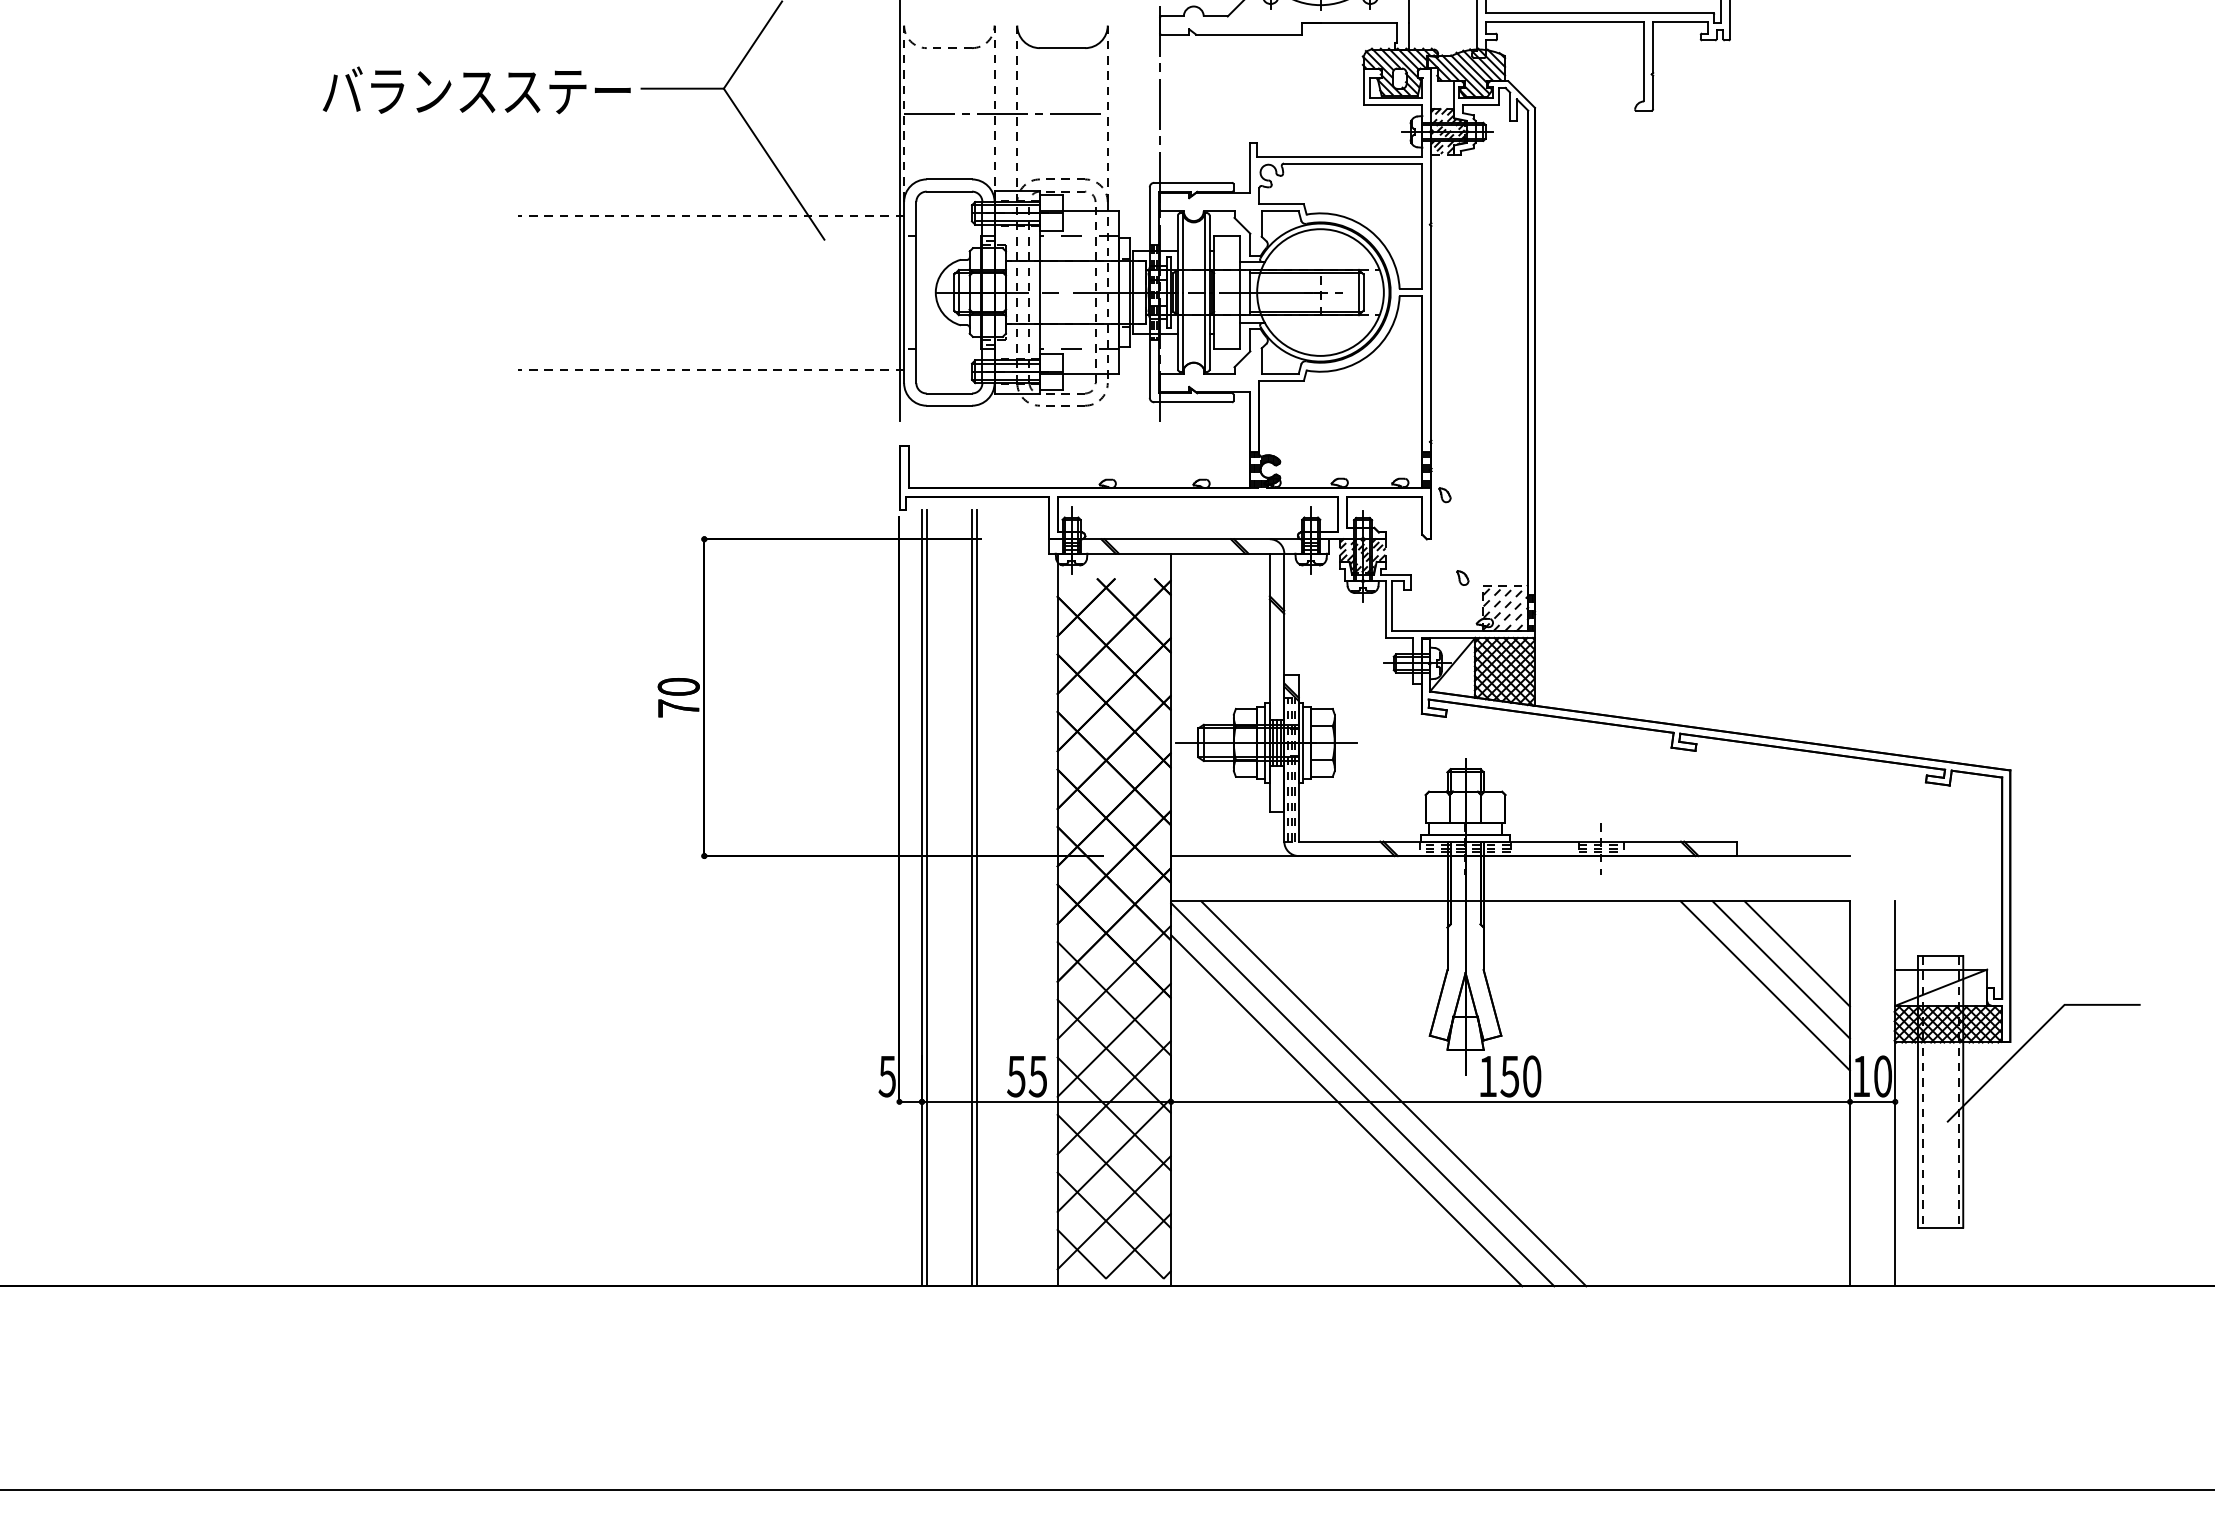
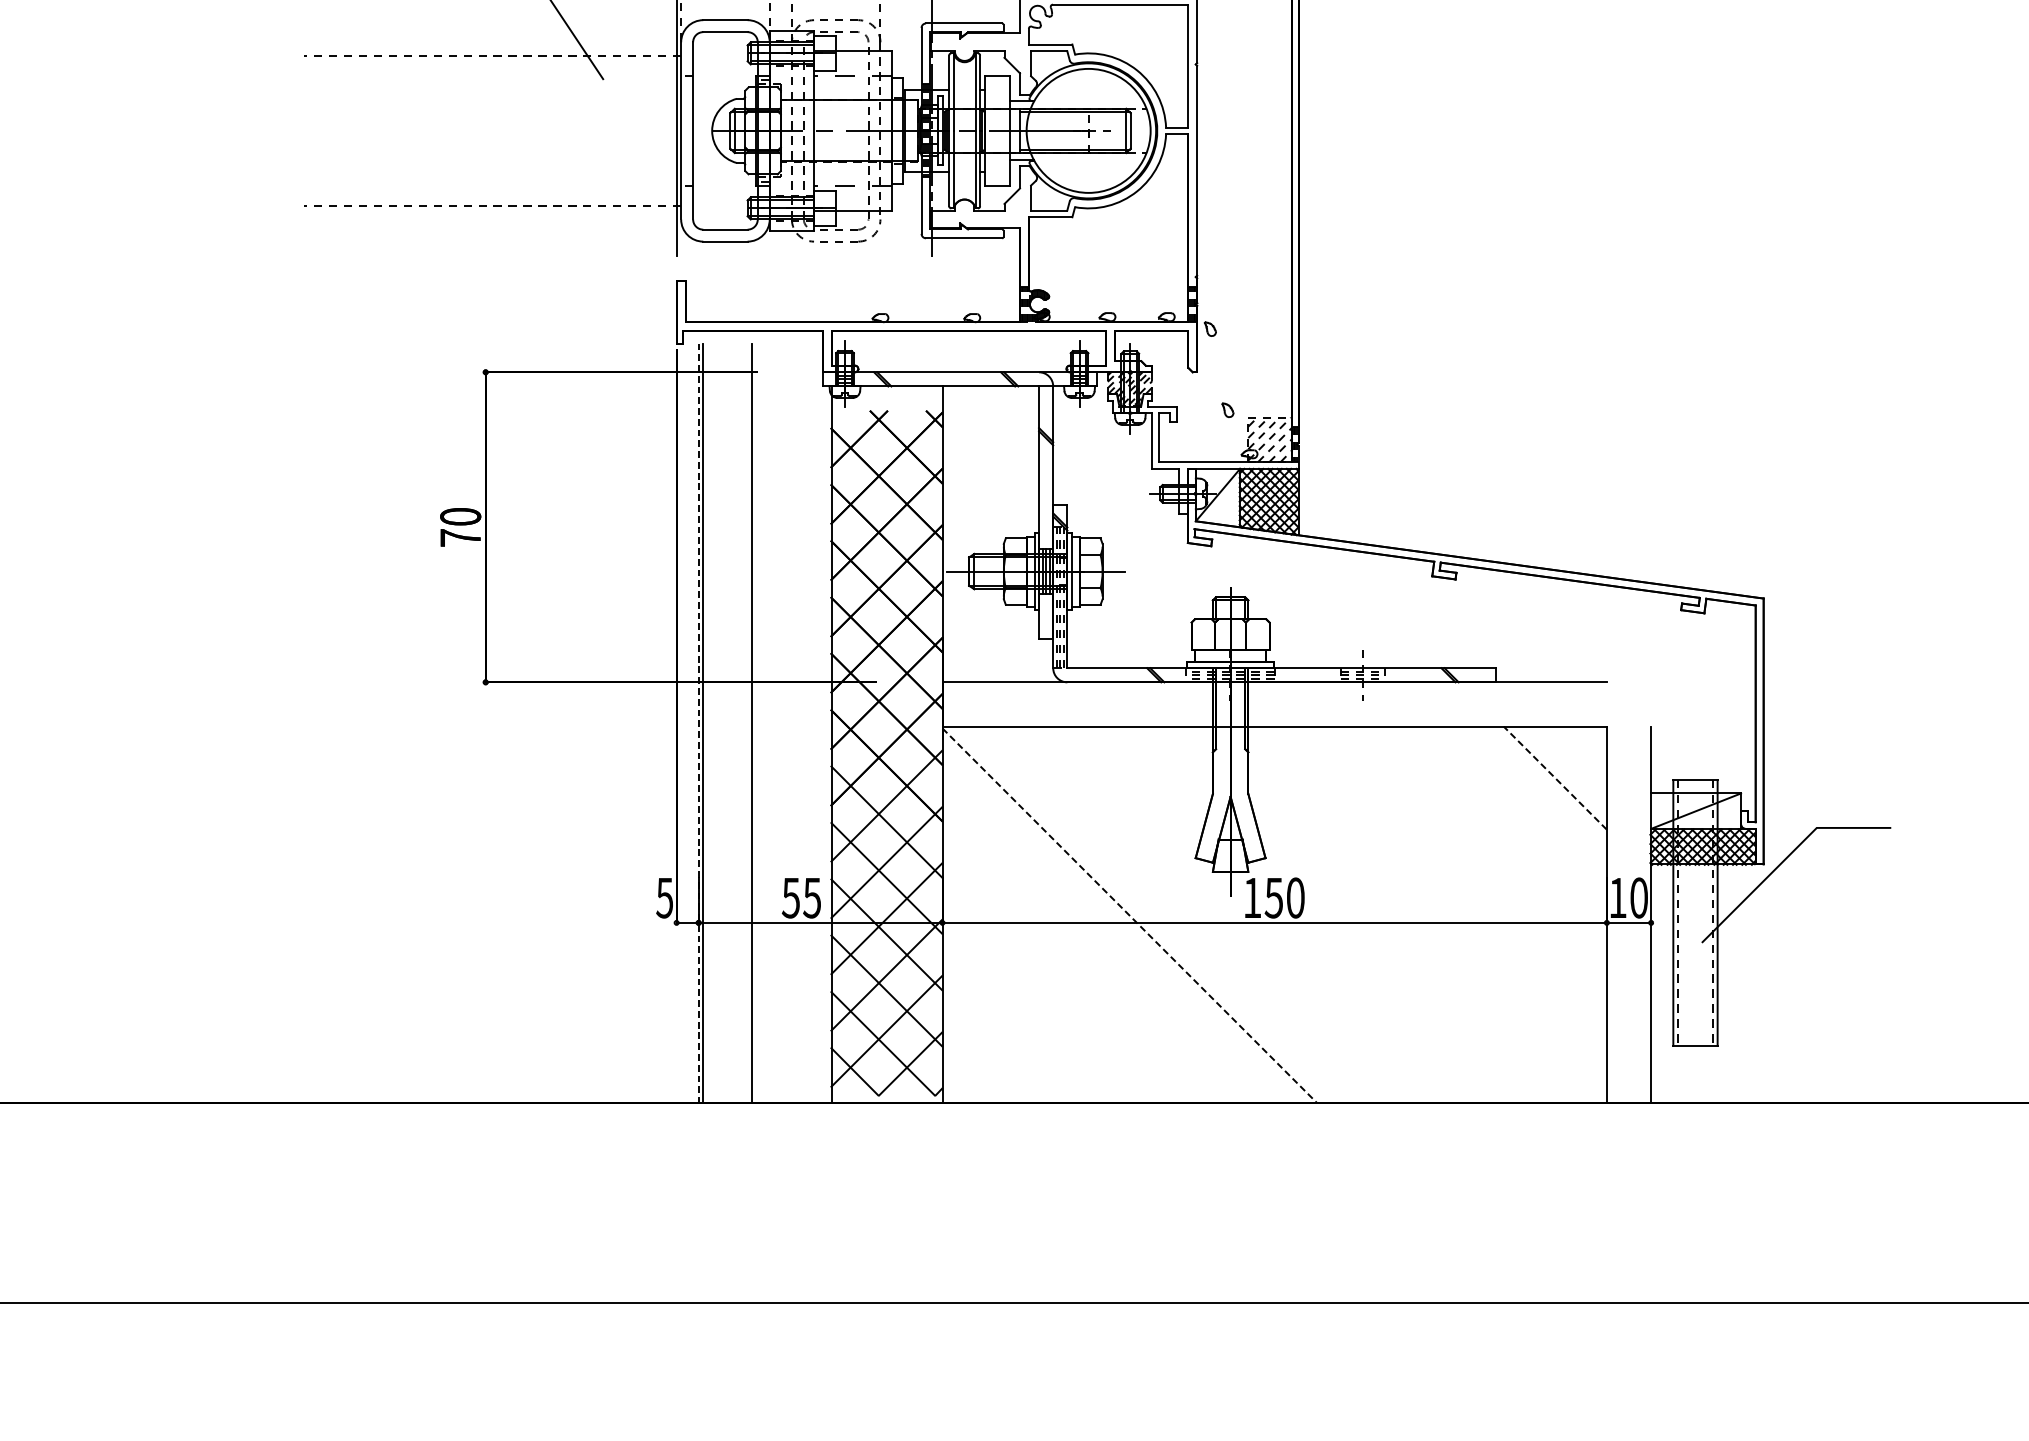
line: (972, 897) -> (748, 722), removed
line: (922, 898) -> (699, 723), solid -> dashed
line: (1796, 953) -> (1554, 777), solid -> dashed
line: (1780, 969) -> (1538, 793), removed
line: (1764, 985) -> (1523, 809), removed
line: (1393, 1093) -> (1160, 914), removed
line: (1362, 1094) -> (1129, 915), solid -> dashed
line: (1346, 1110) -> (1114, 931), removed

